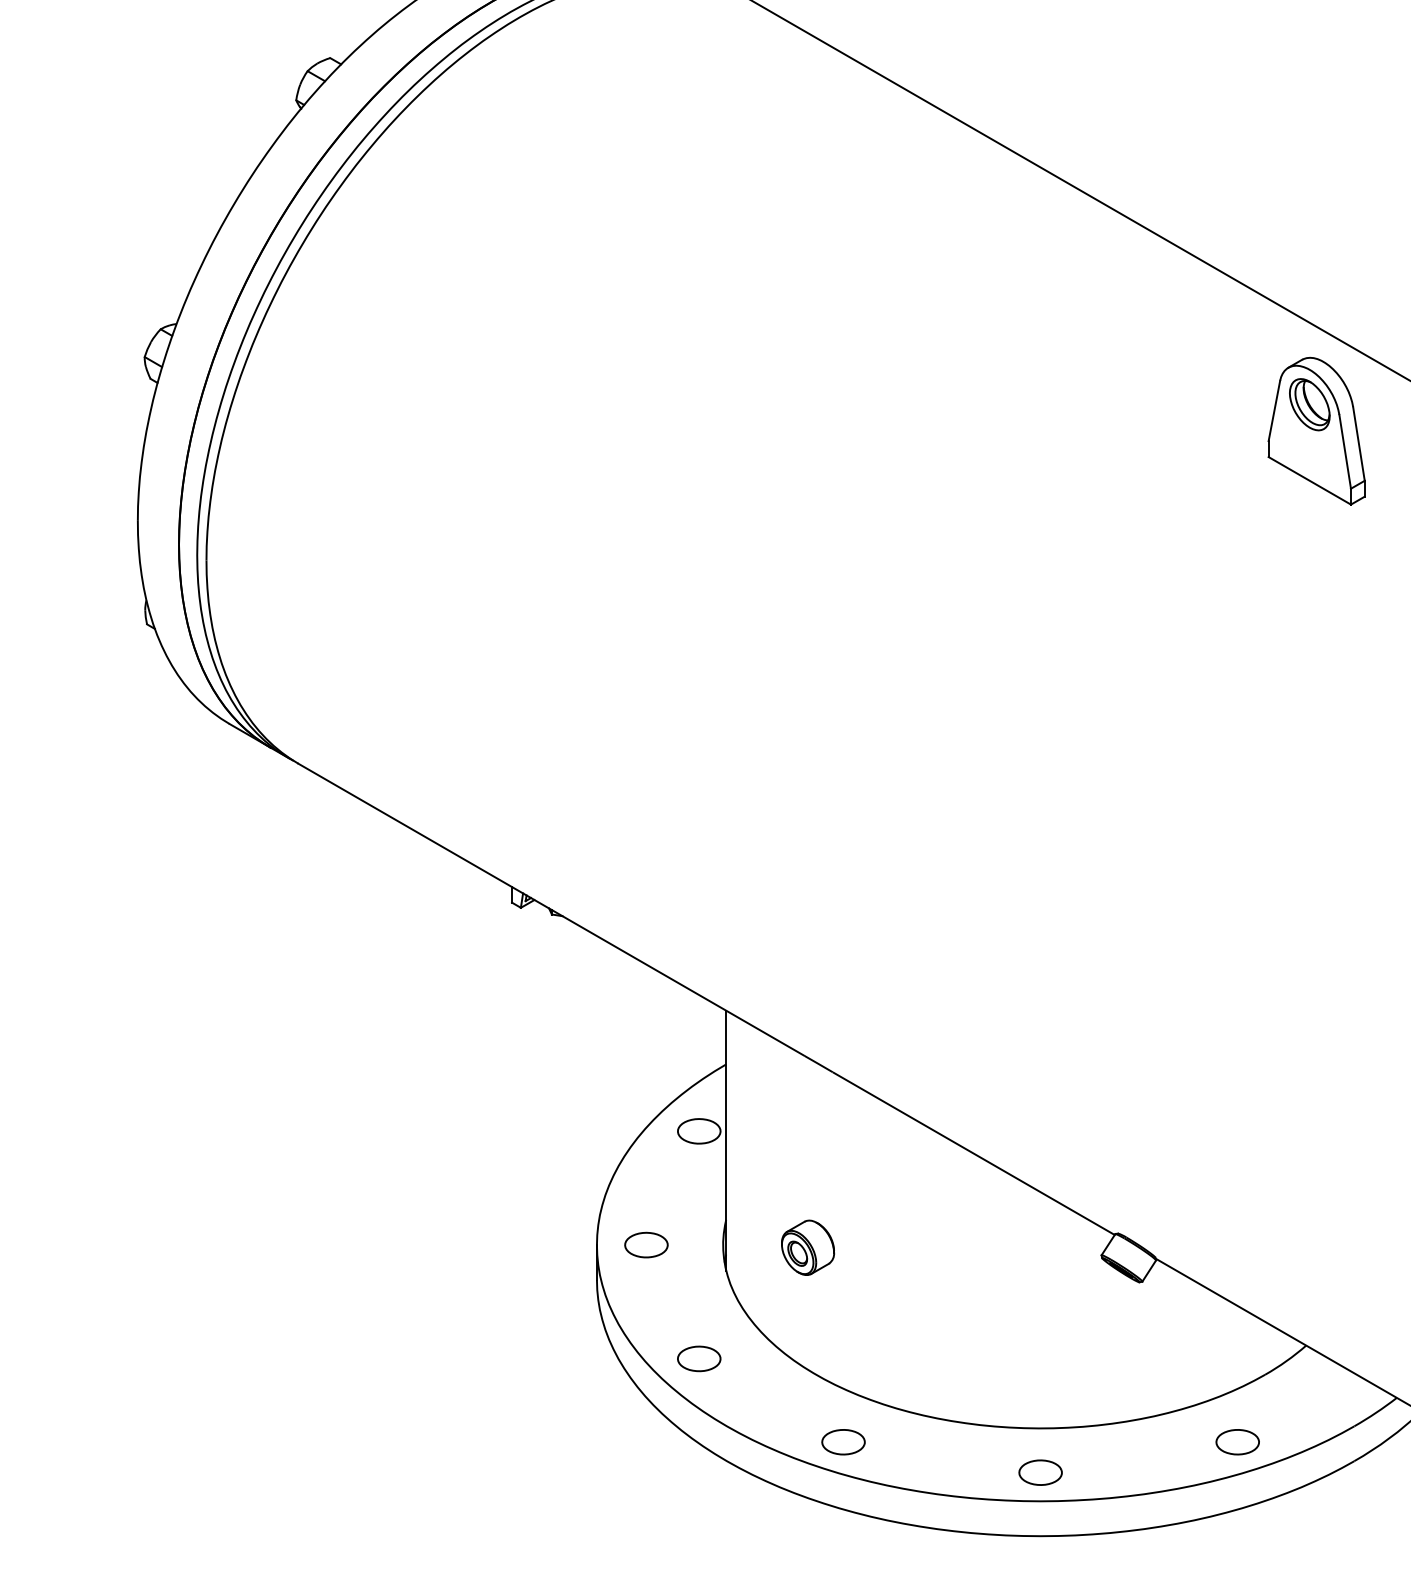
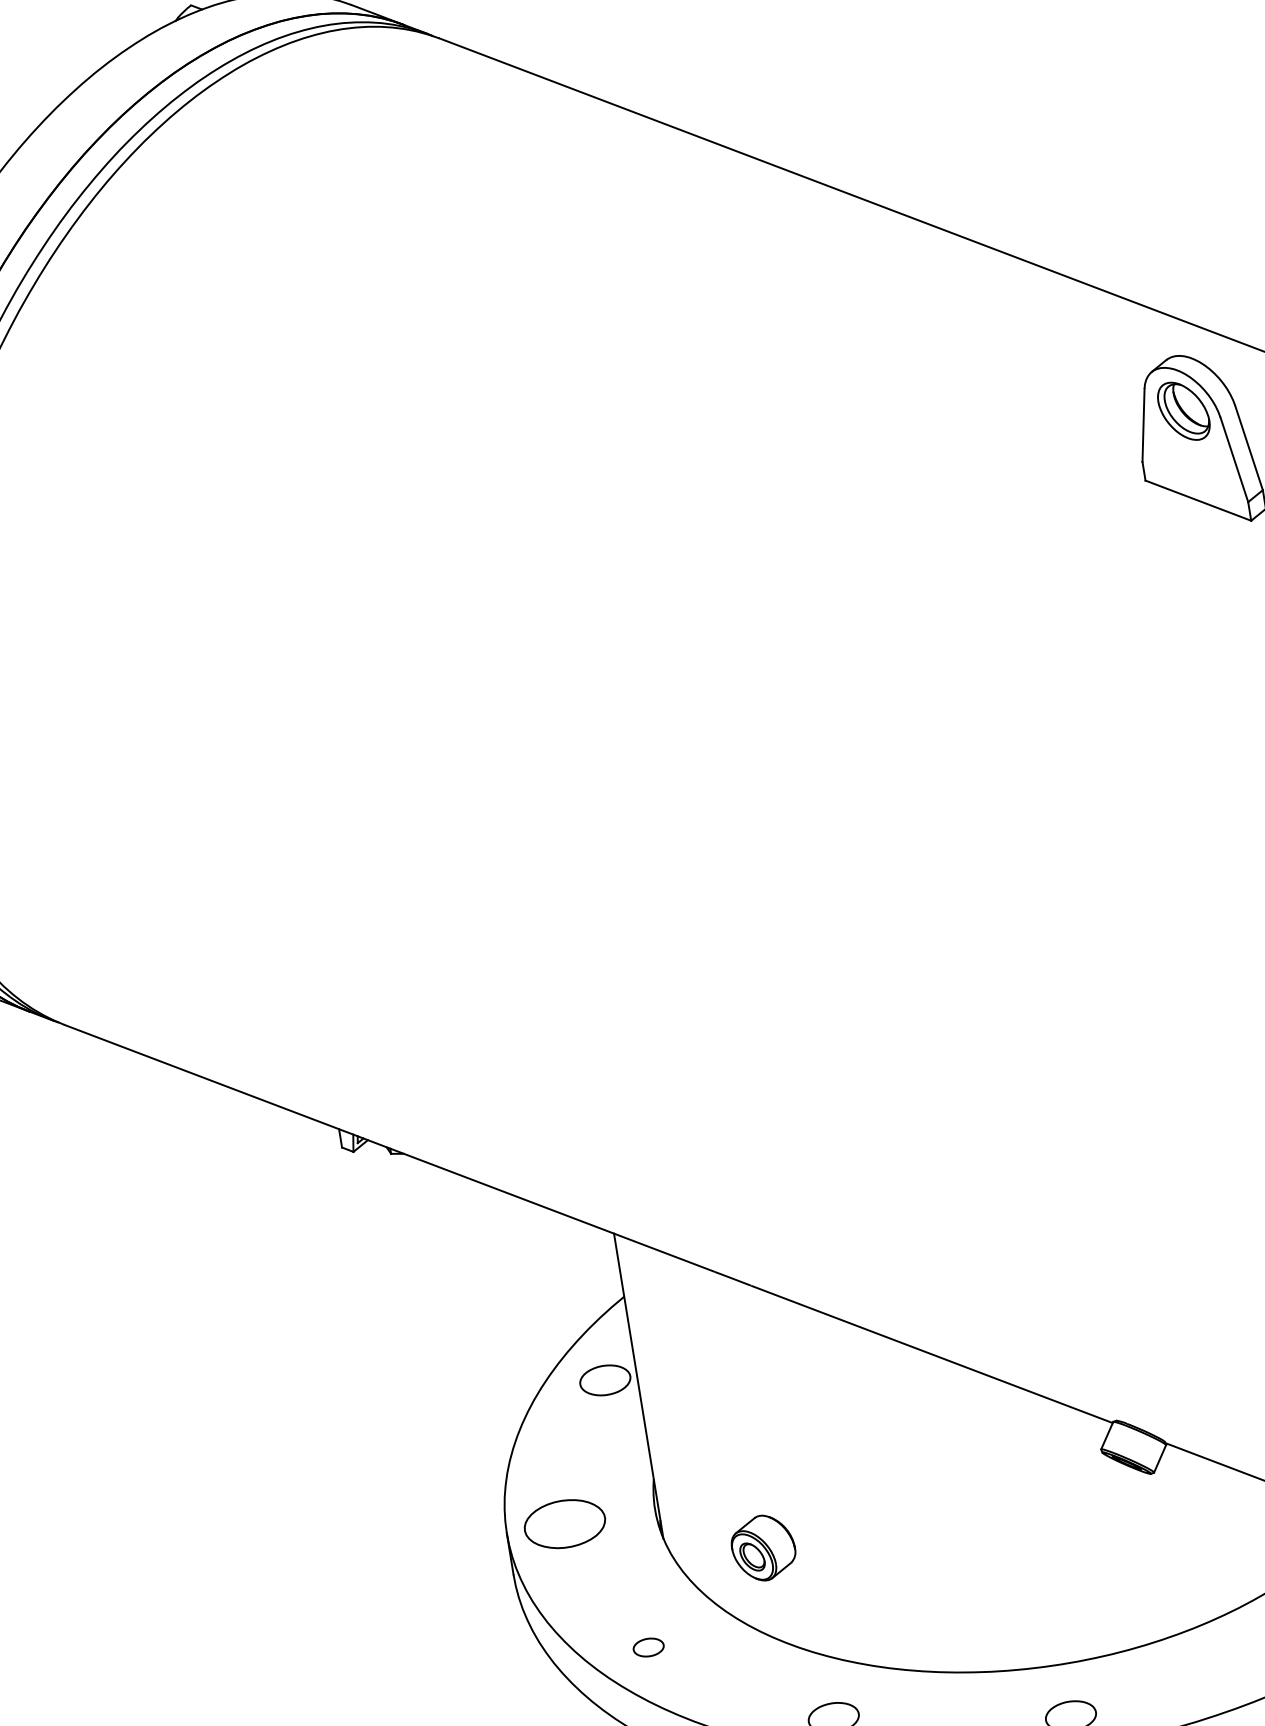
part: (646, 1244) -> (564, 1523), size x1.6
part: (808, 1247) -> (764, 1547), moved
part: (699, 1358) -> (648, 1647), size x0.6

